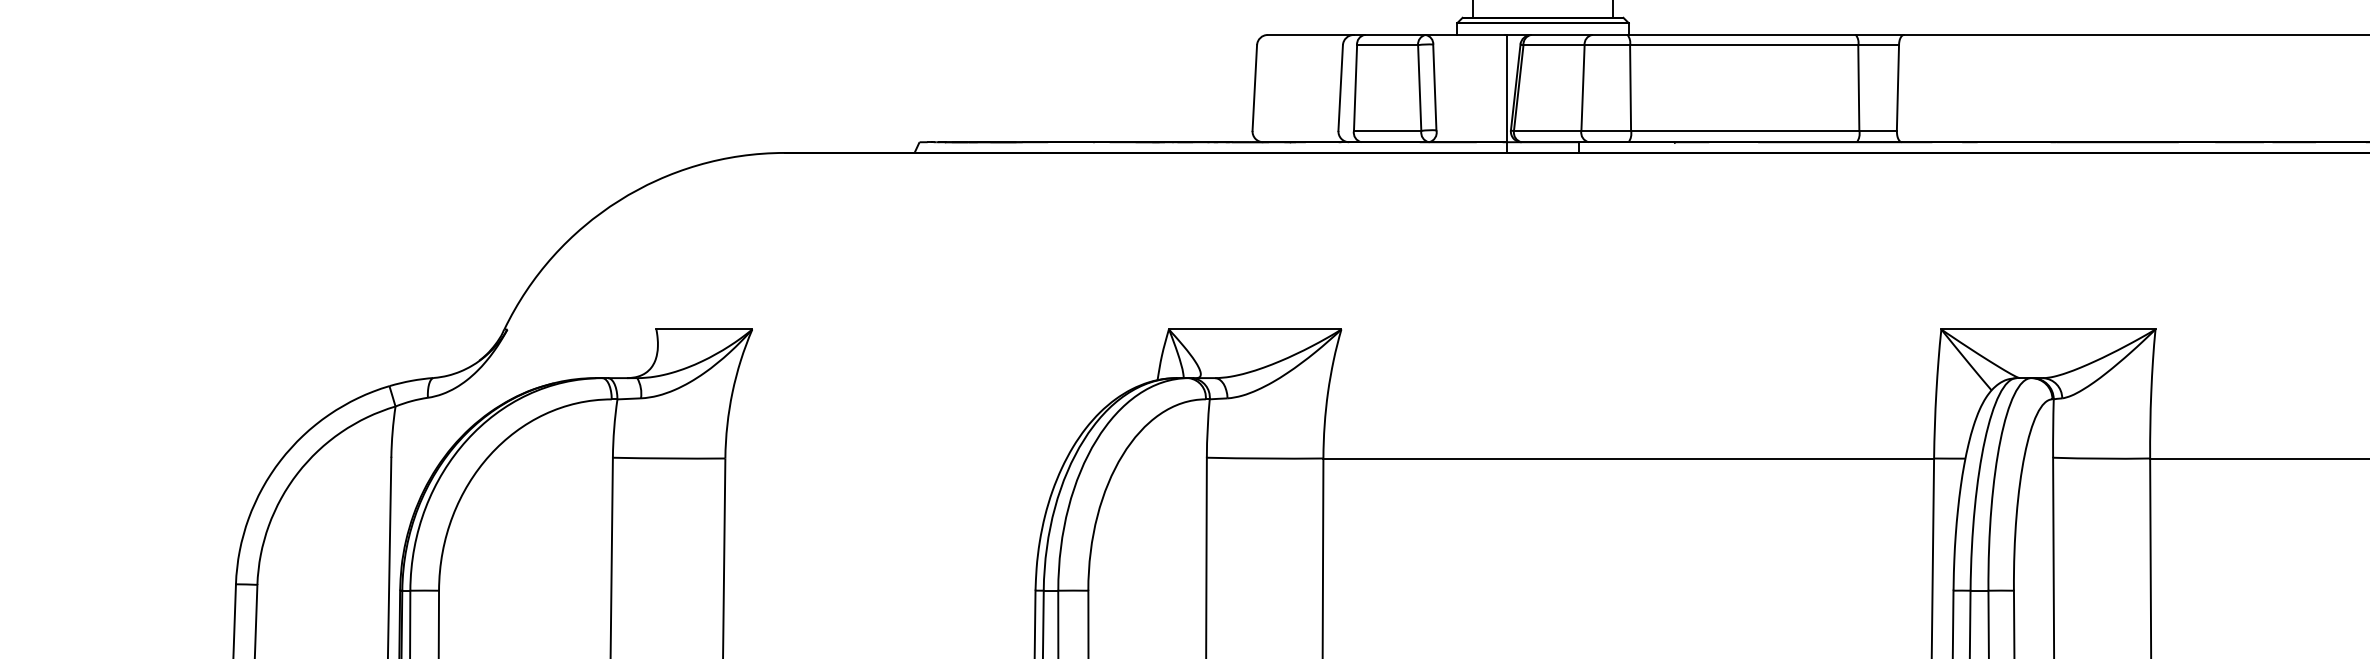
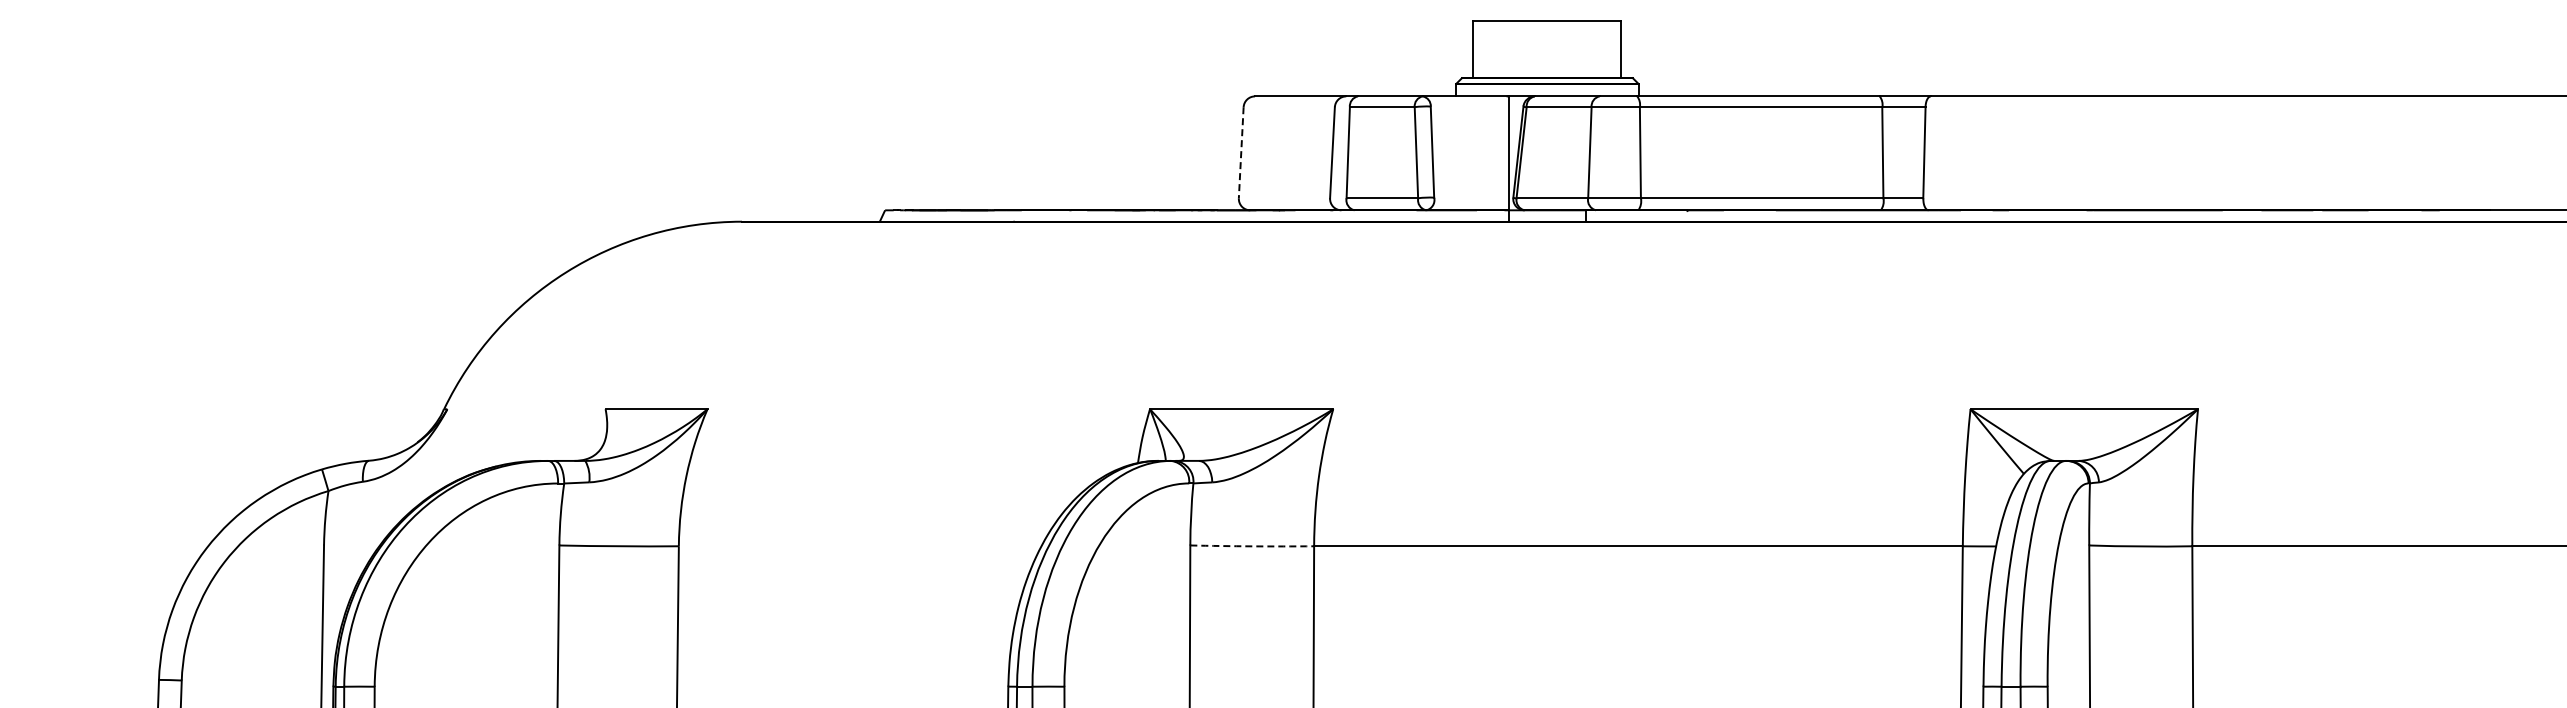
line: (1255, 87) -> (1241, 152), solid -> dashed
arc: (1265, 458) -> (1252, 546), solid -> dashed

